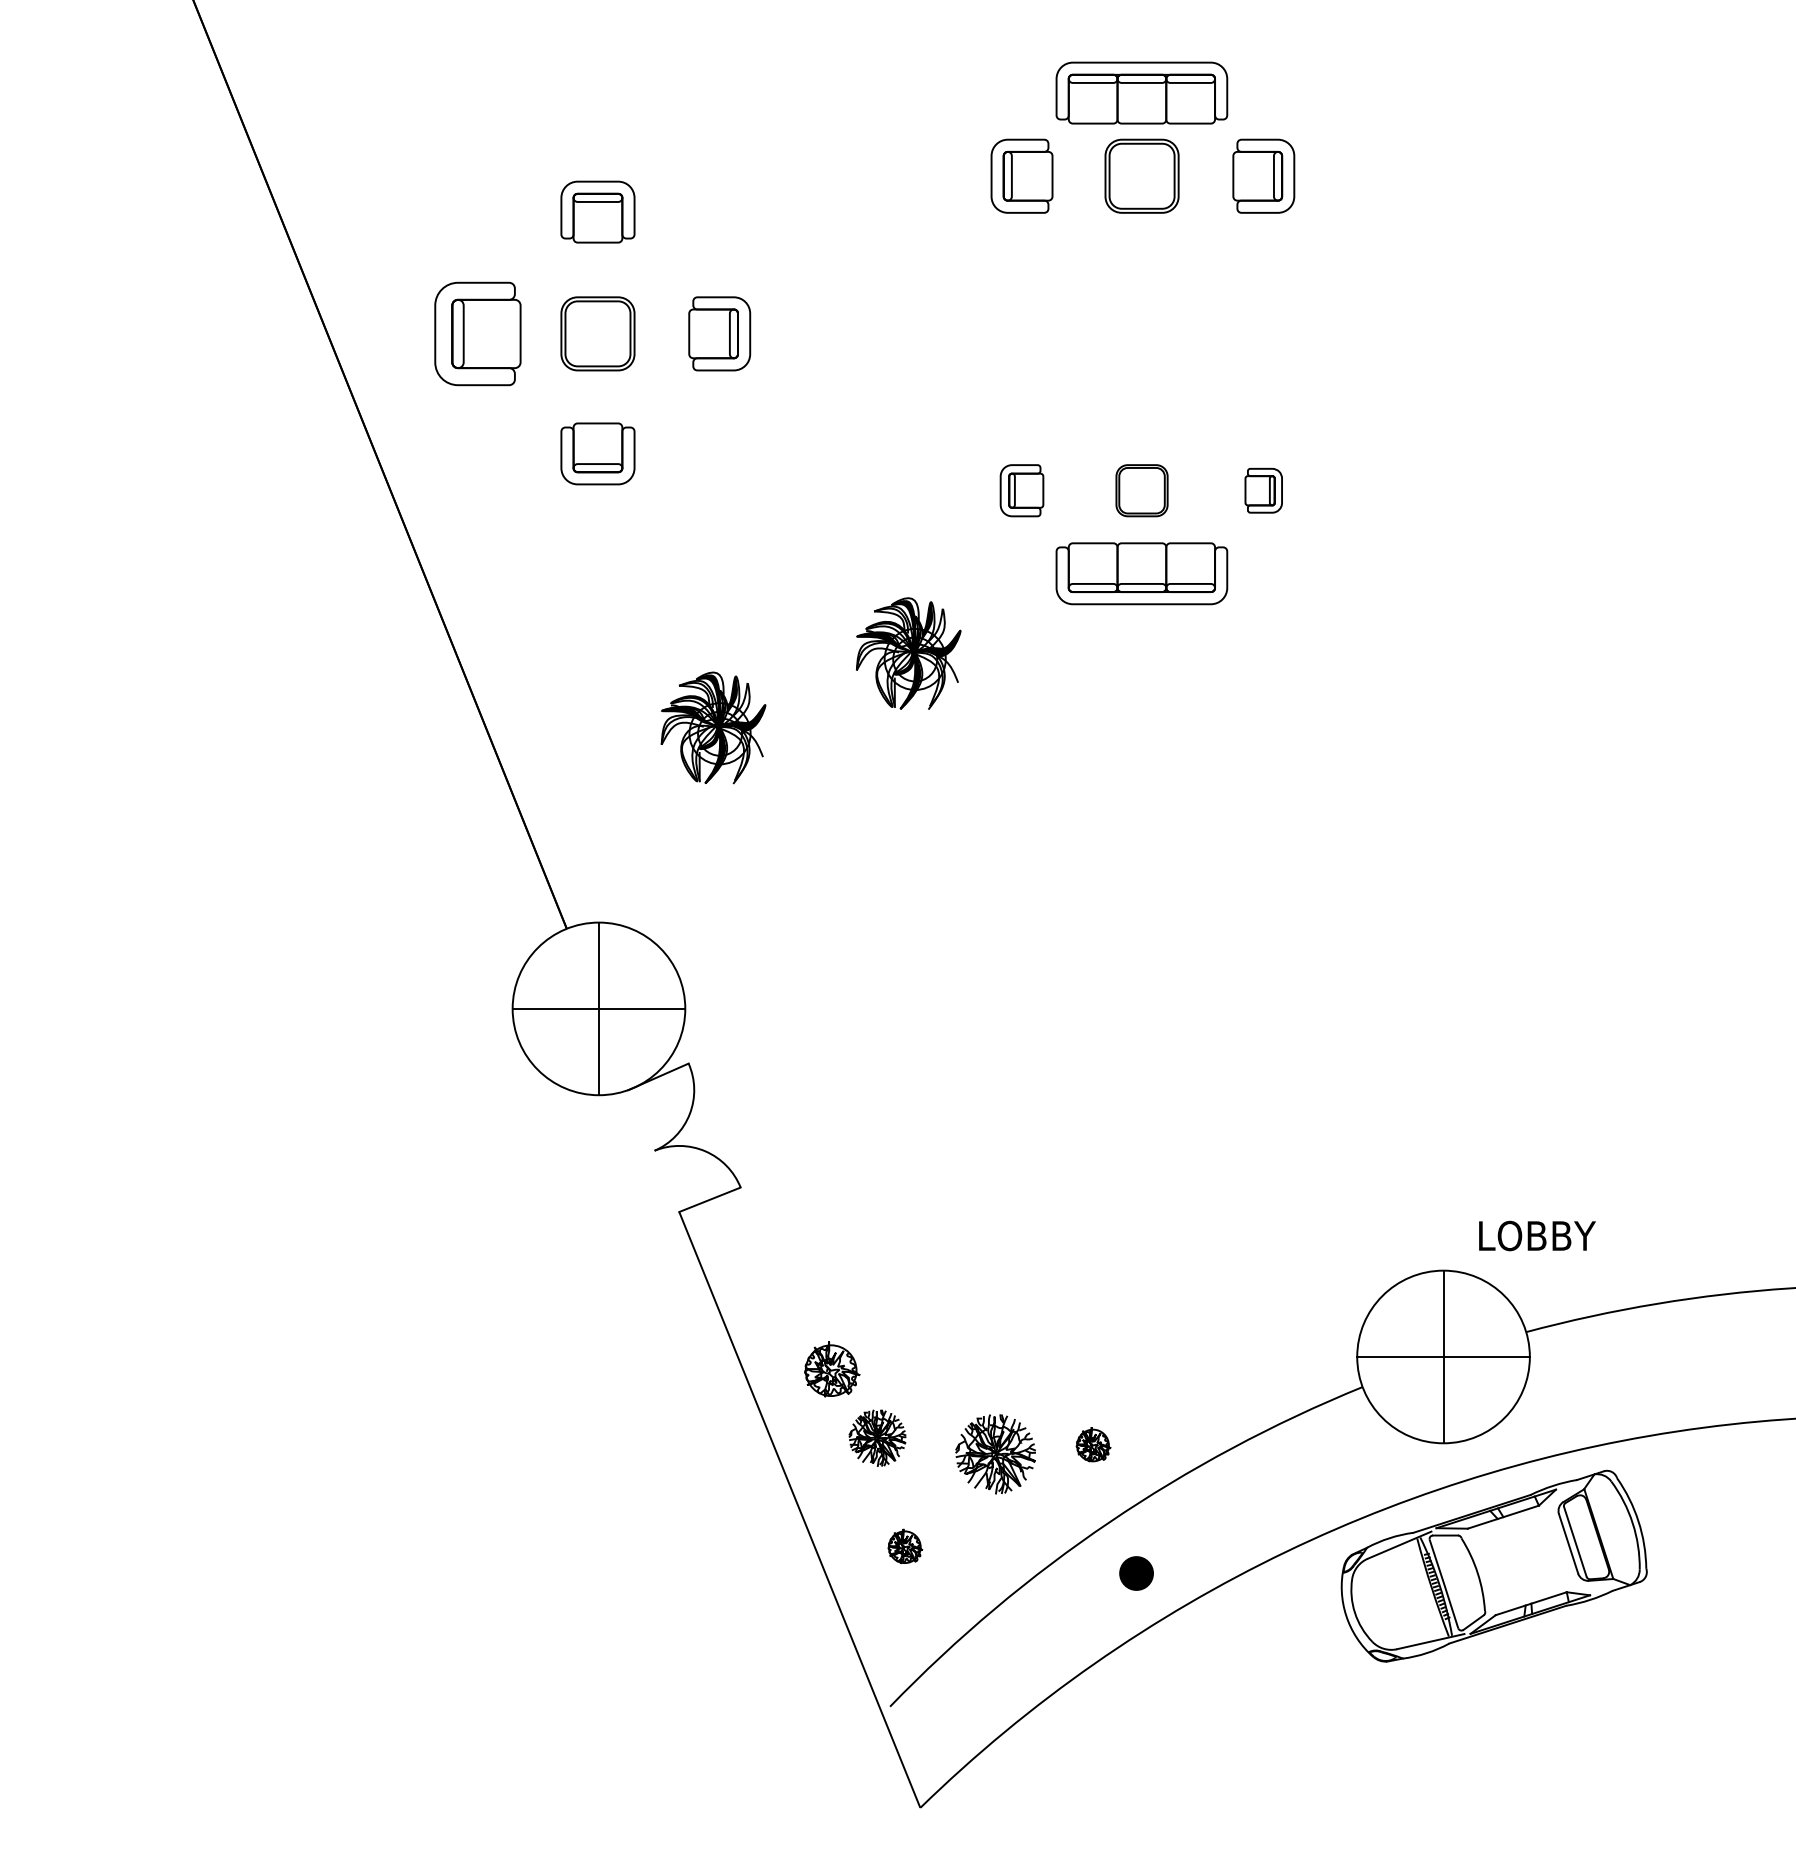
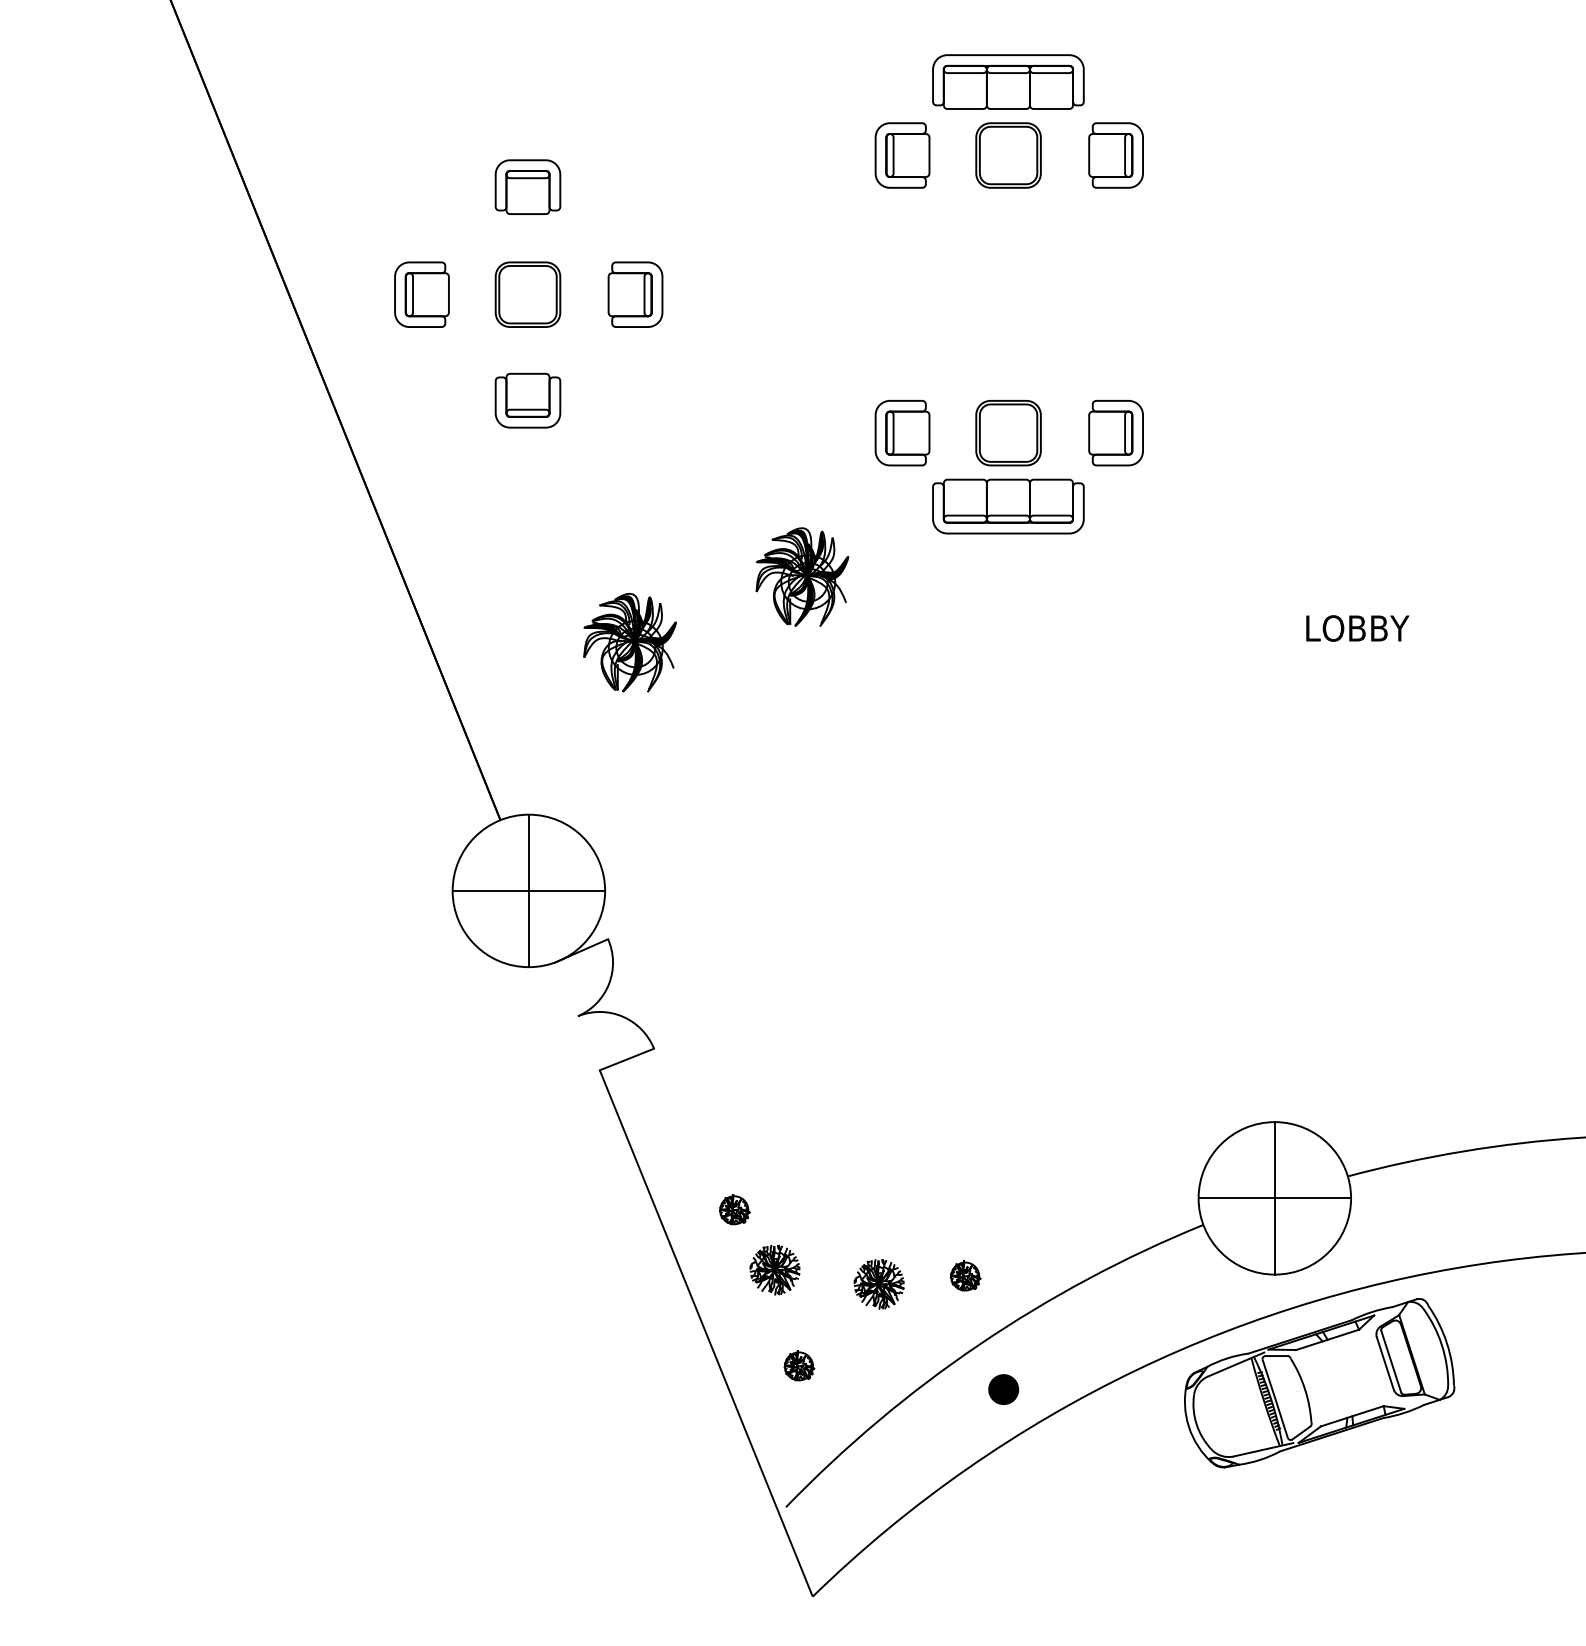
part: (477, 333) -> (421, 294), size x0.71
part: (1021, 491) -> (902, 433), size x1.43
part: (1141, 491) -> (1008, 433), size x1.43
part: (1263, 491) -> (1115, 433), size x1.67
text: (1537, 1235) -> (1357, 628), moved
part: (831, 1369) -> (734, 1209), size x0.62
part: (994, 1454) -> (878, 1284), size x0.71

